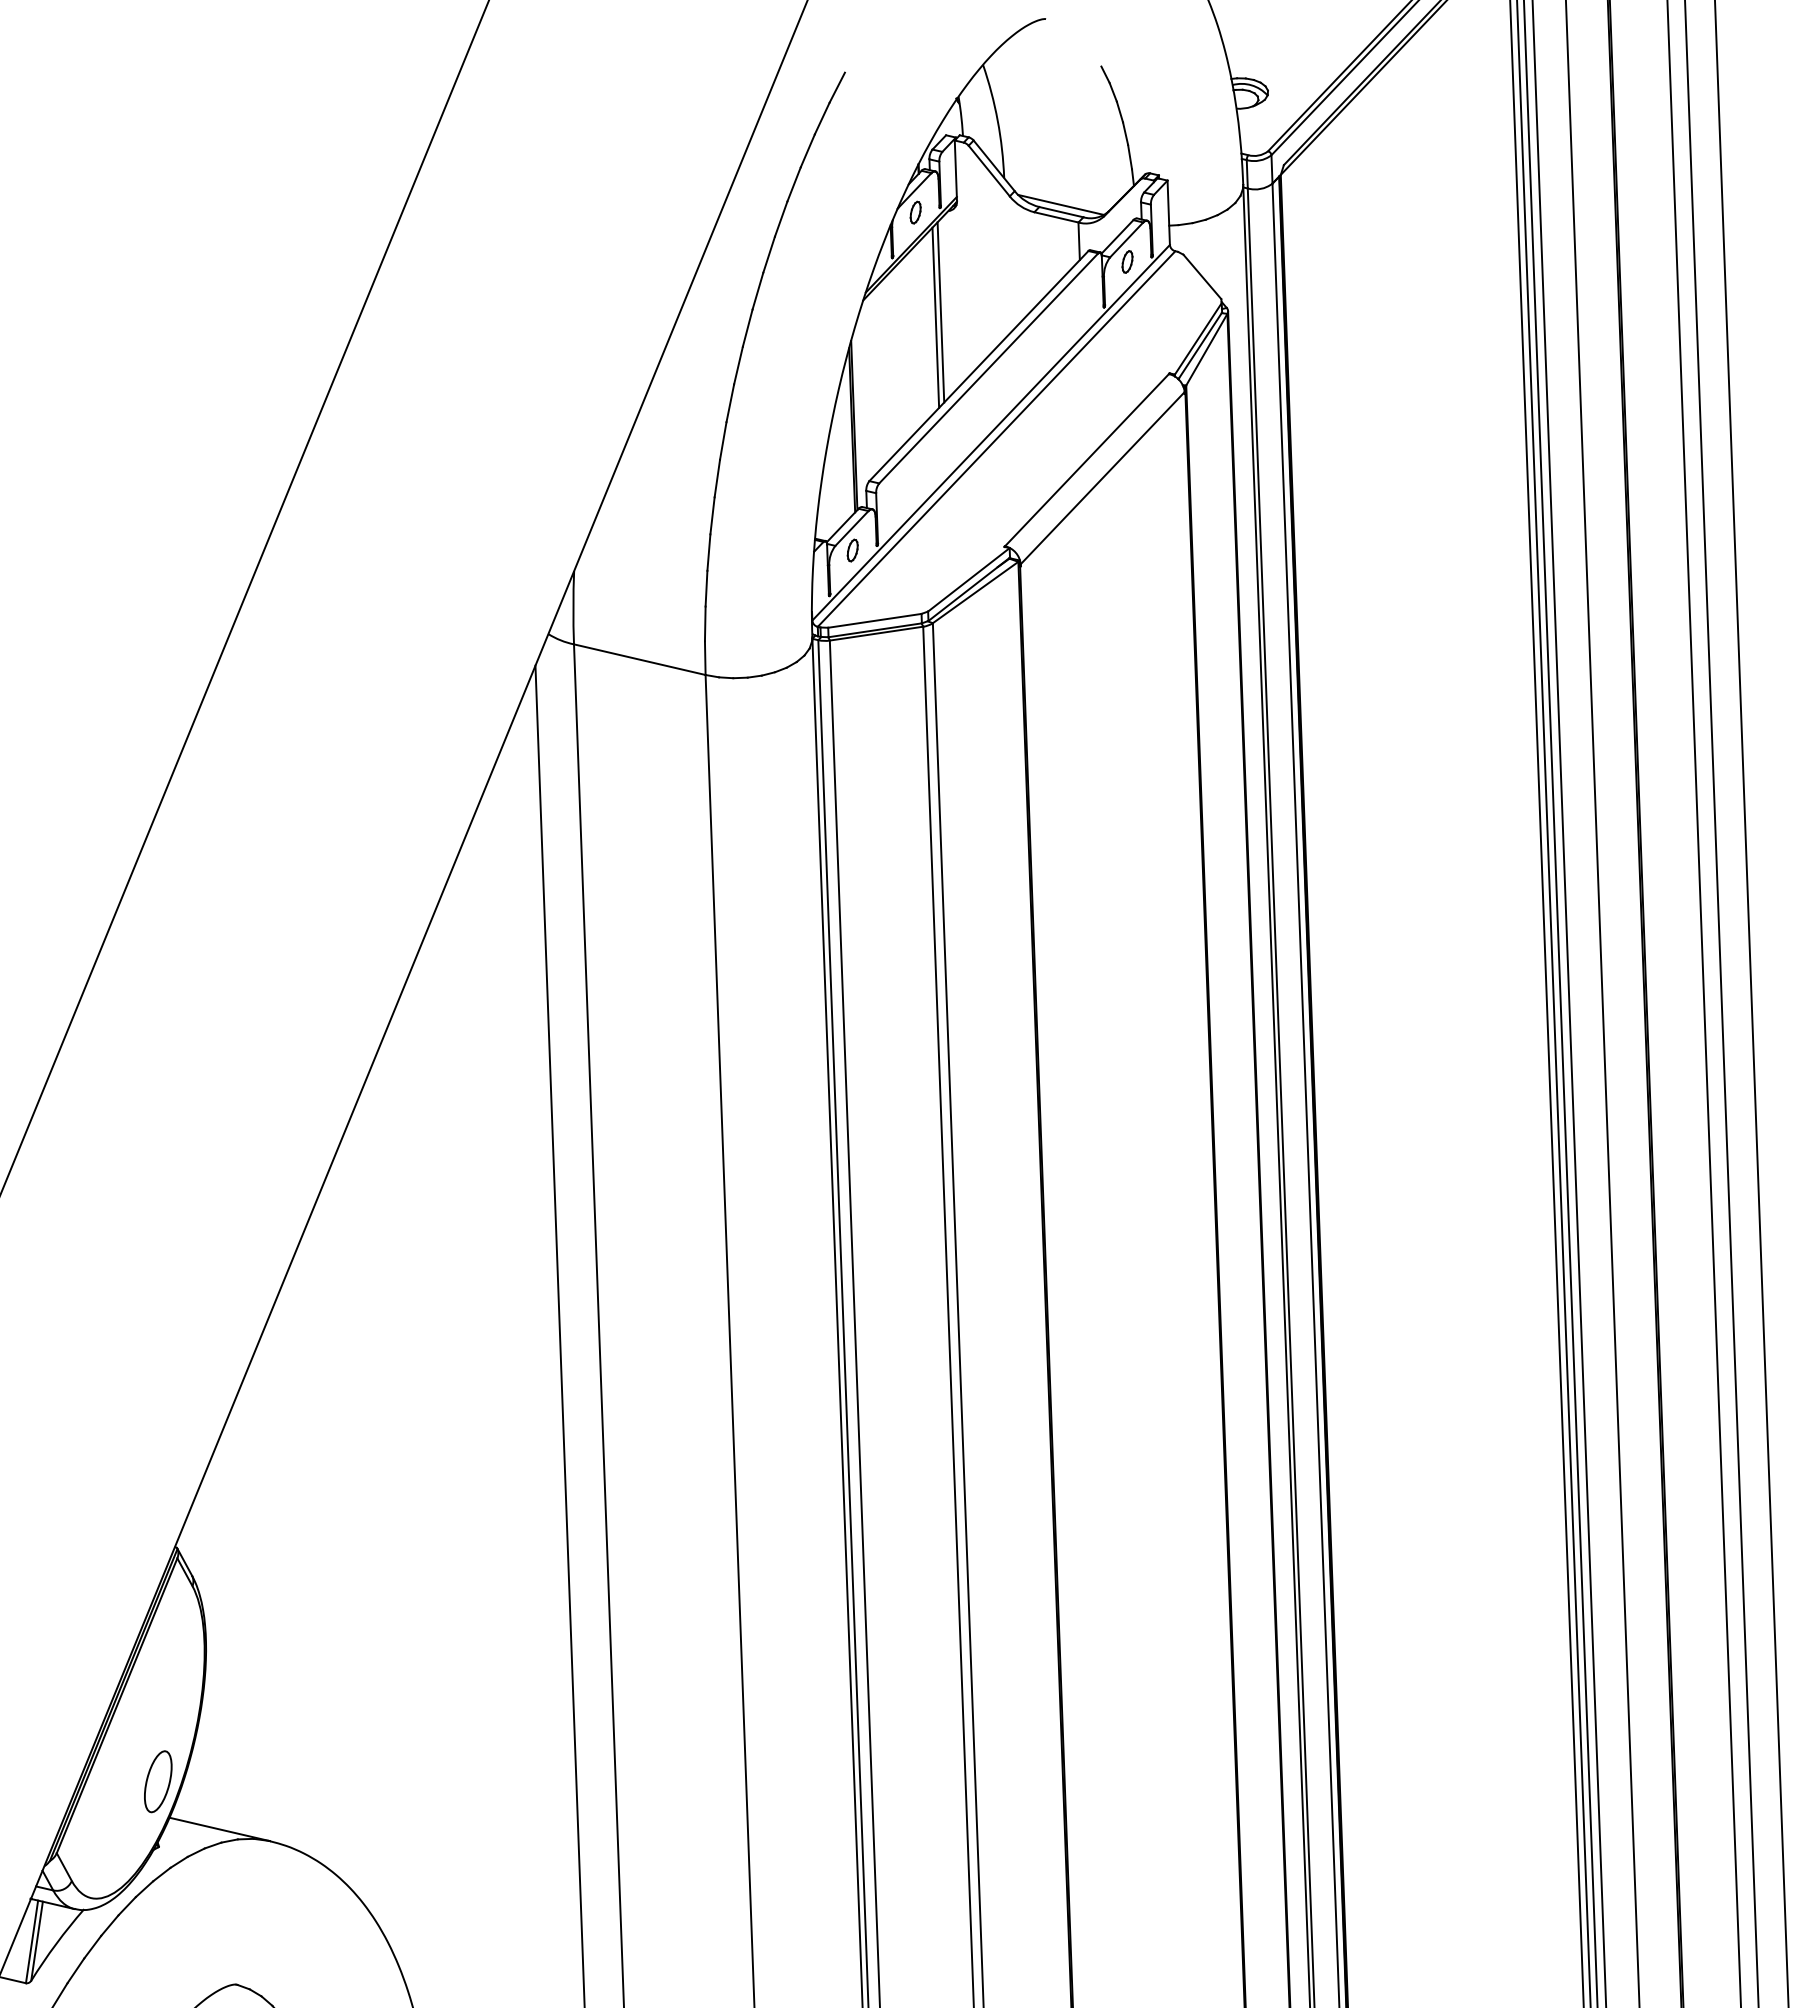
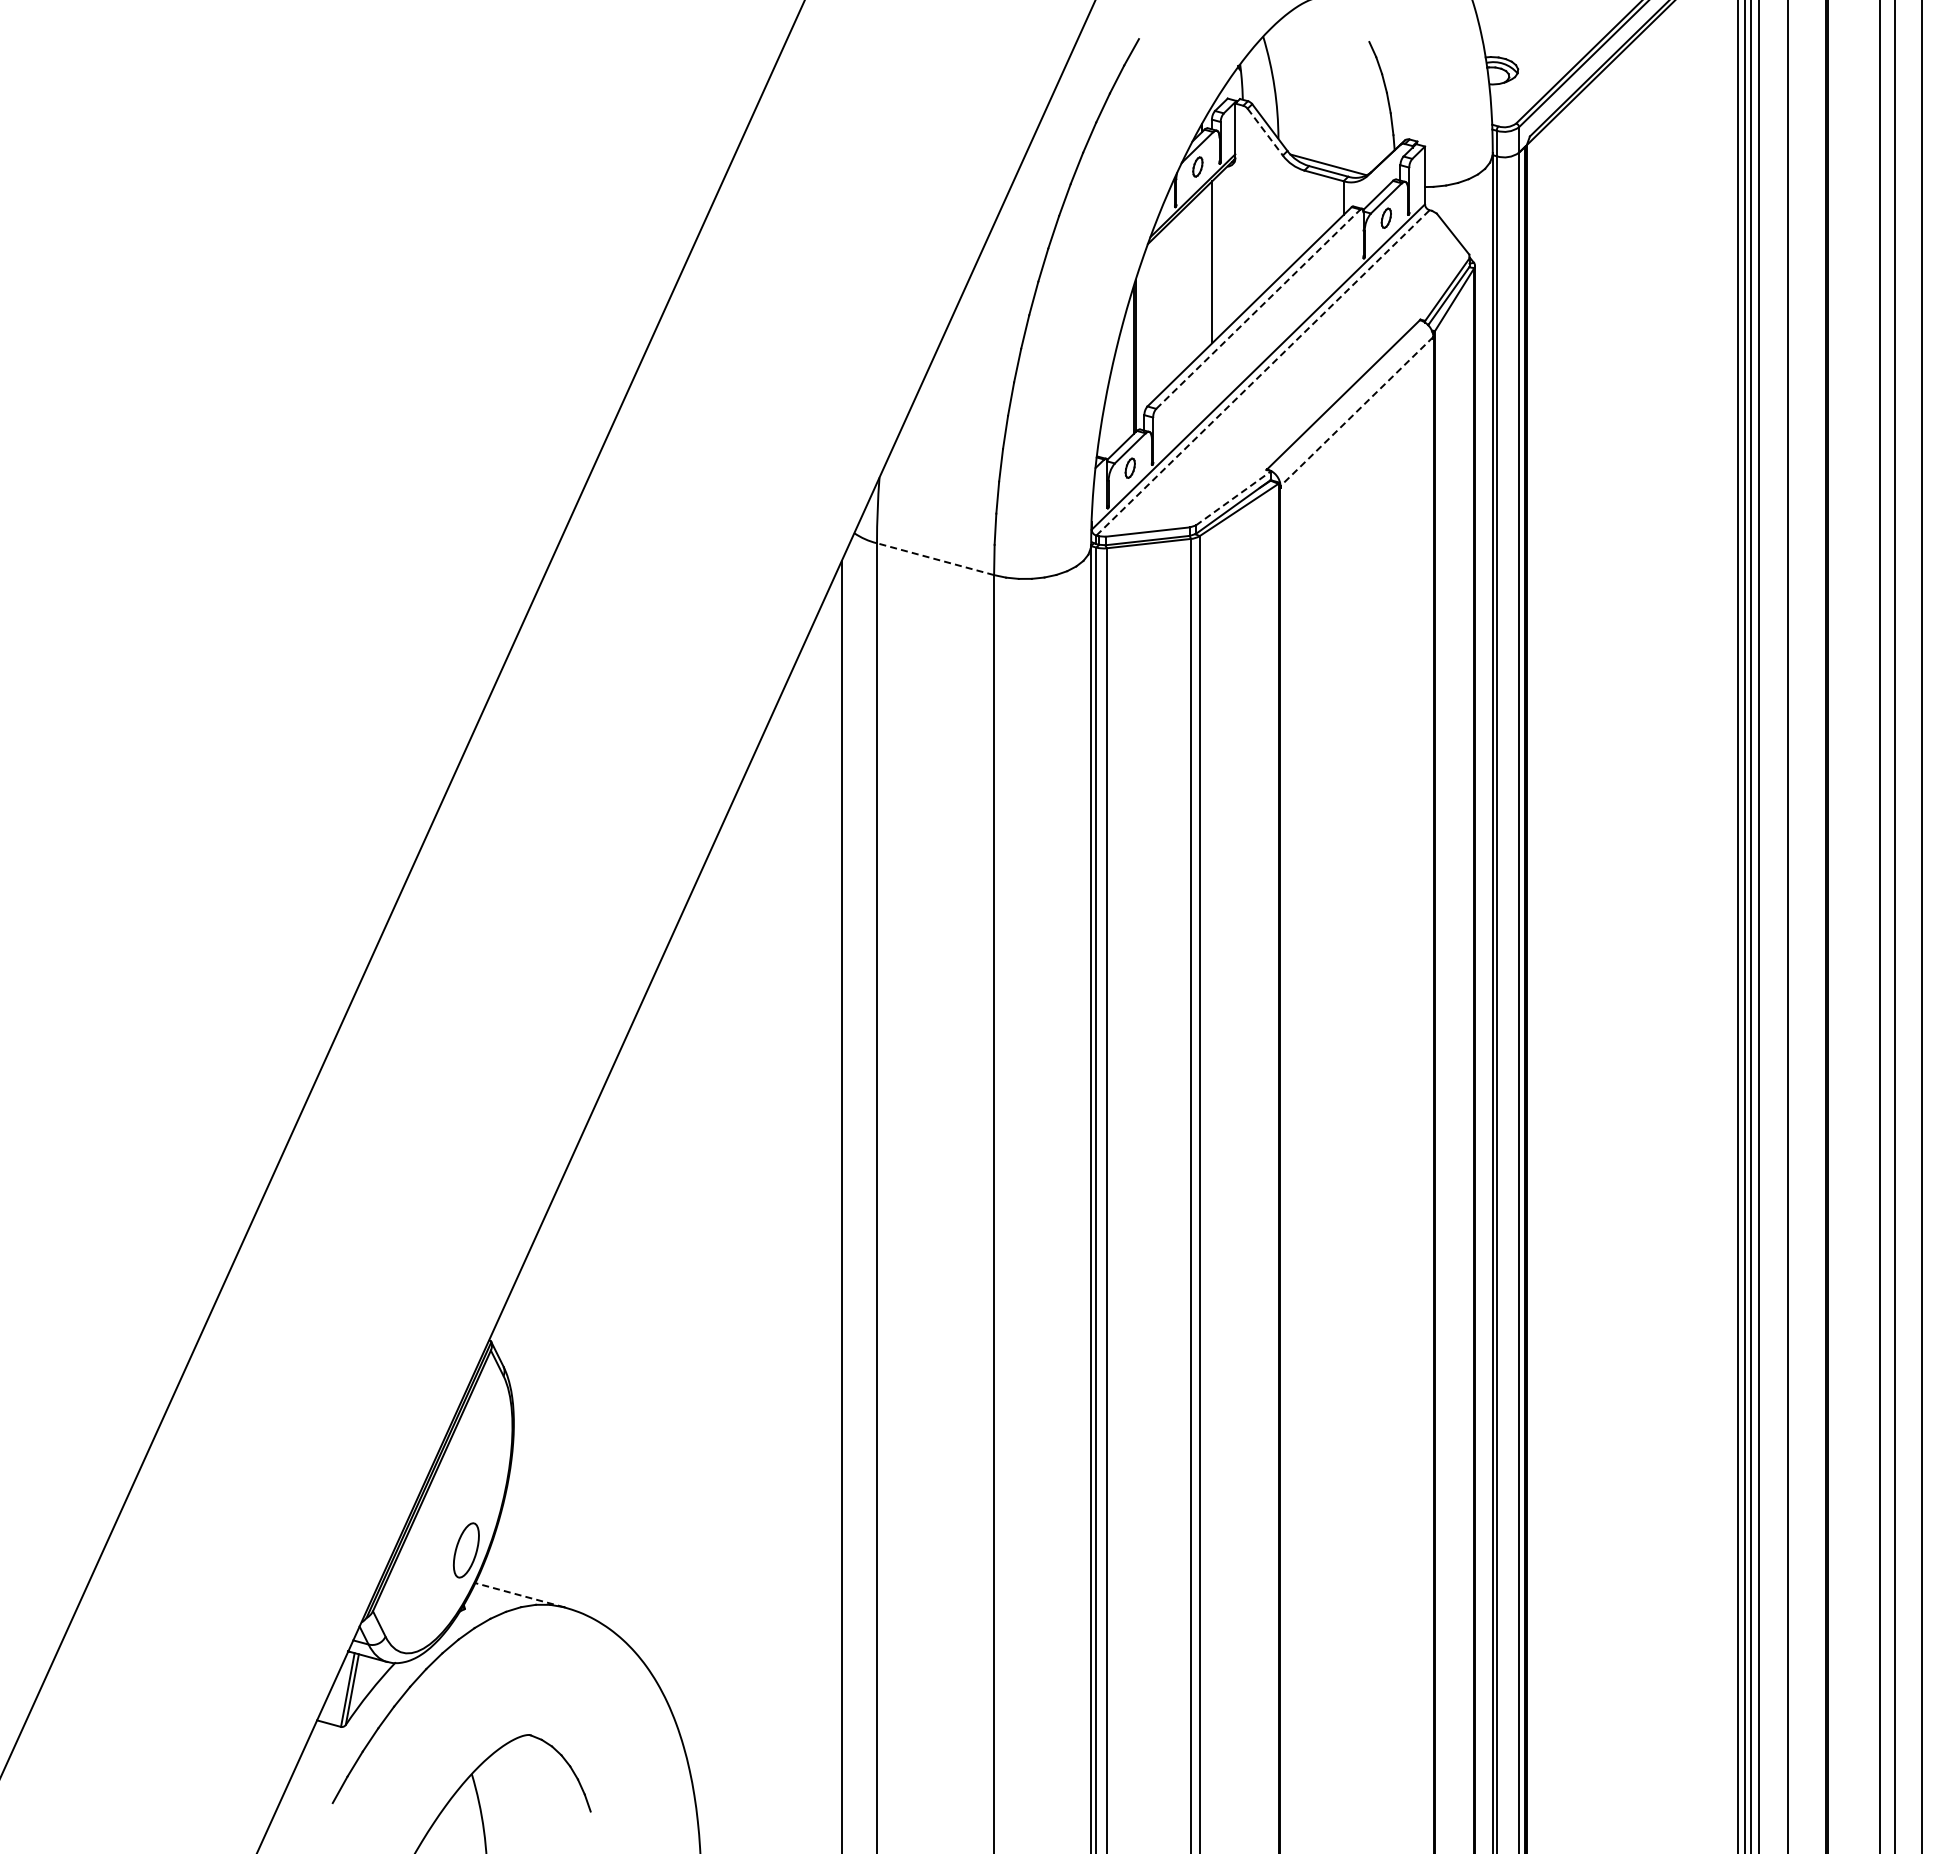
line: (989, 171) -> (1265, 132), solid -> dashed
line: (941, 312) -> (1217, 257), removed
line: (988, 368) -> (1258, 309), solid -> dashed
line: (997, 438) -> (1263, 372), solid -> dashed
line: (1102, 478) -> (1356, 411), solid -> dashed
line: (968, 580) -> (1233, 498), solid -> dashed
line: (639, 660) -> (935, 559), solid -> dashed
line: (219, 1829) -> (519, 1595), solid -> dashed

